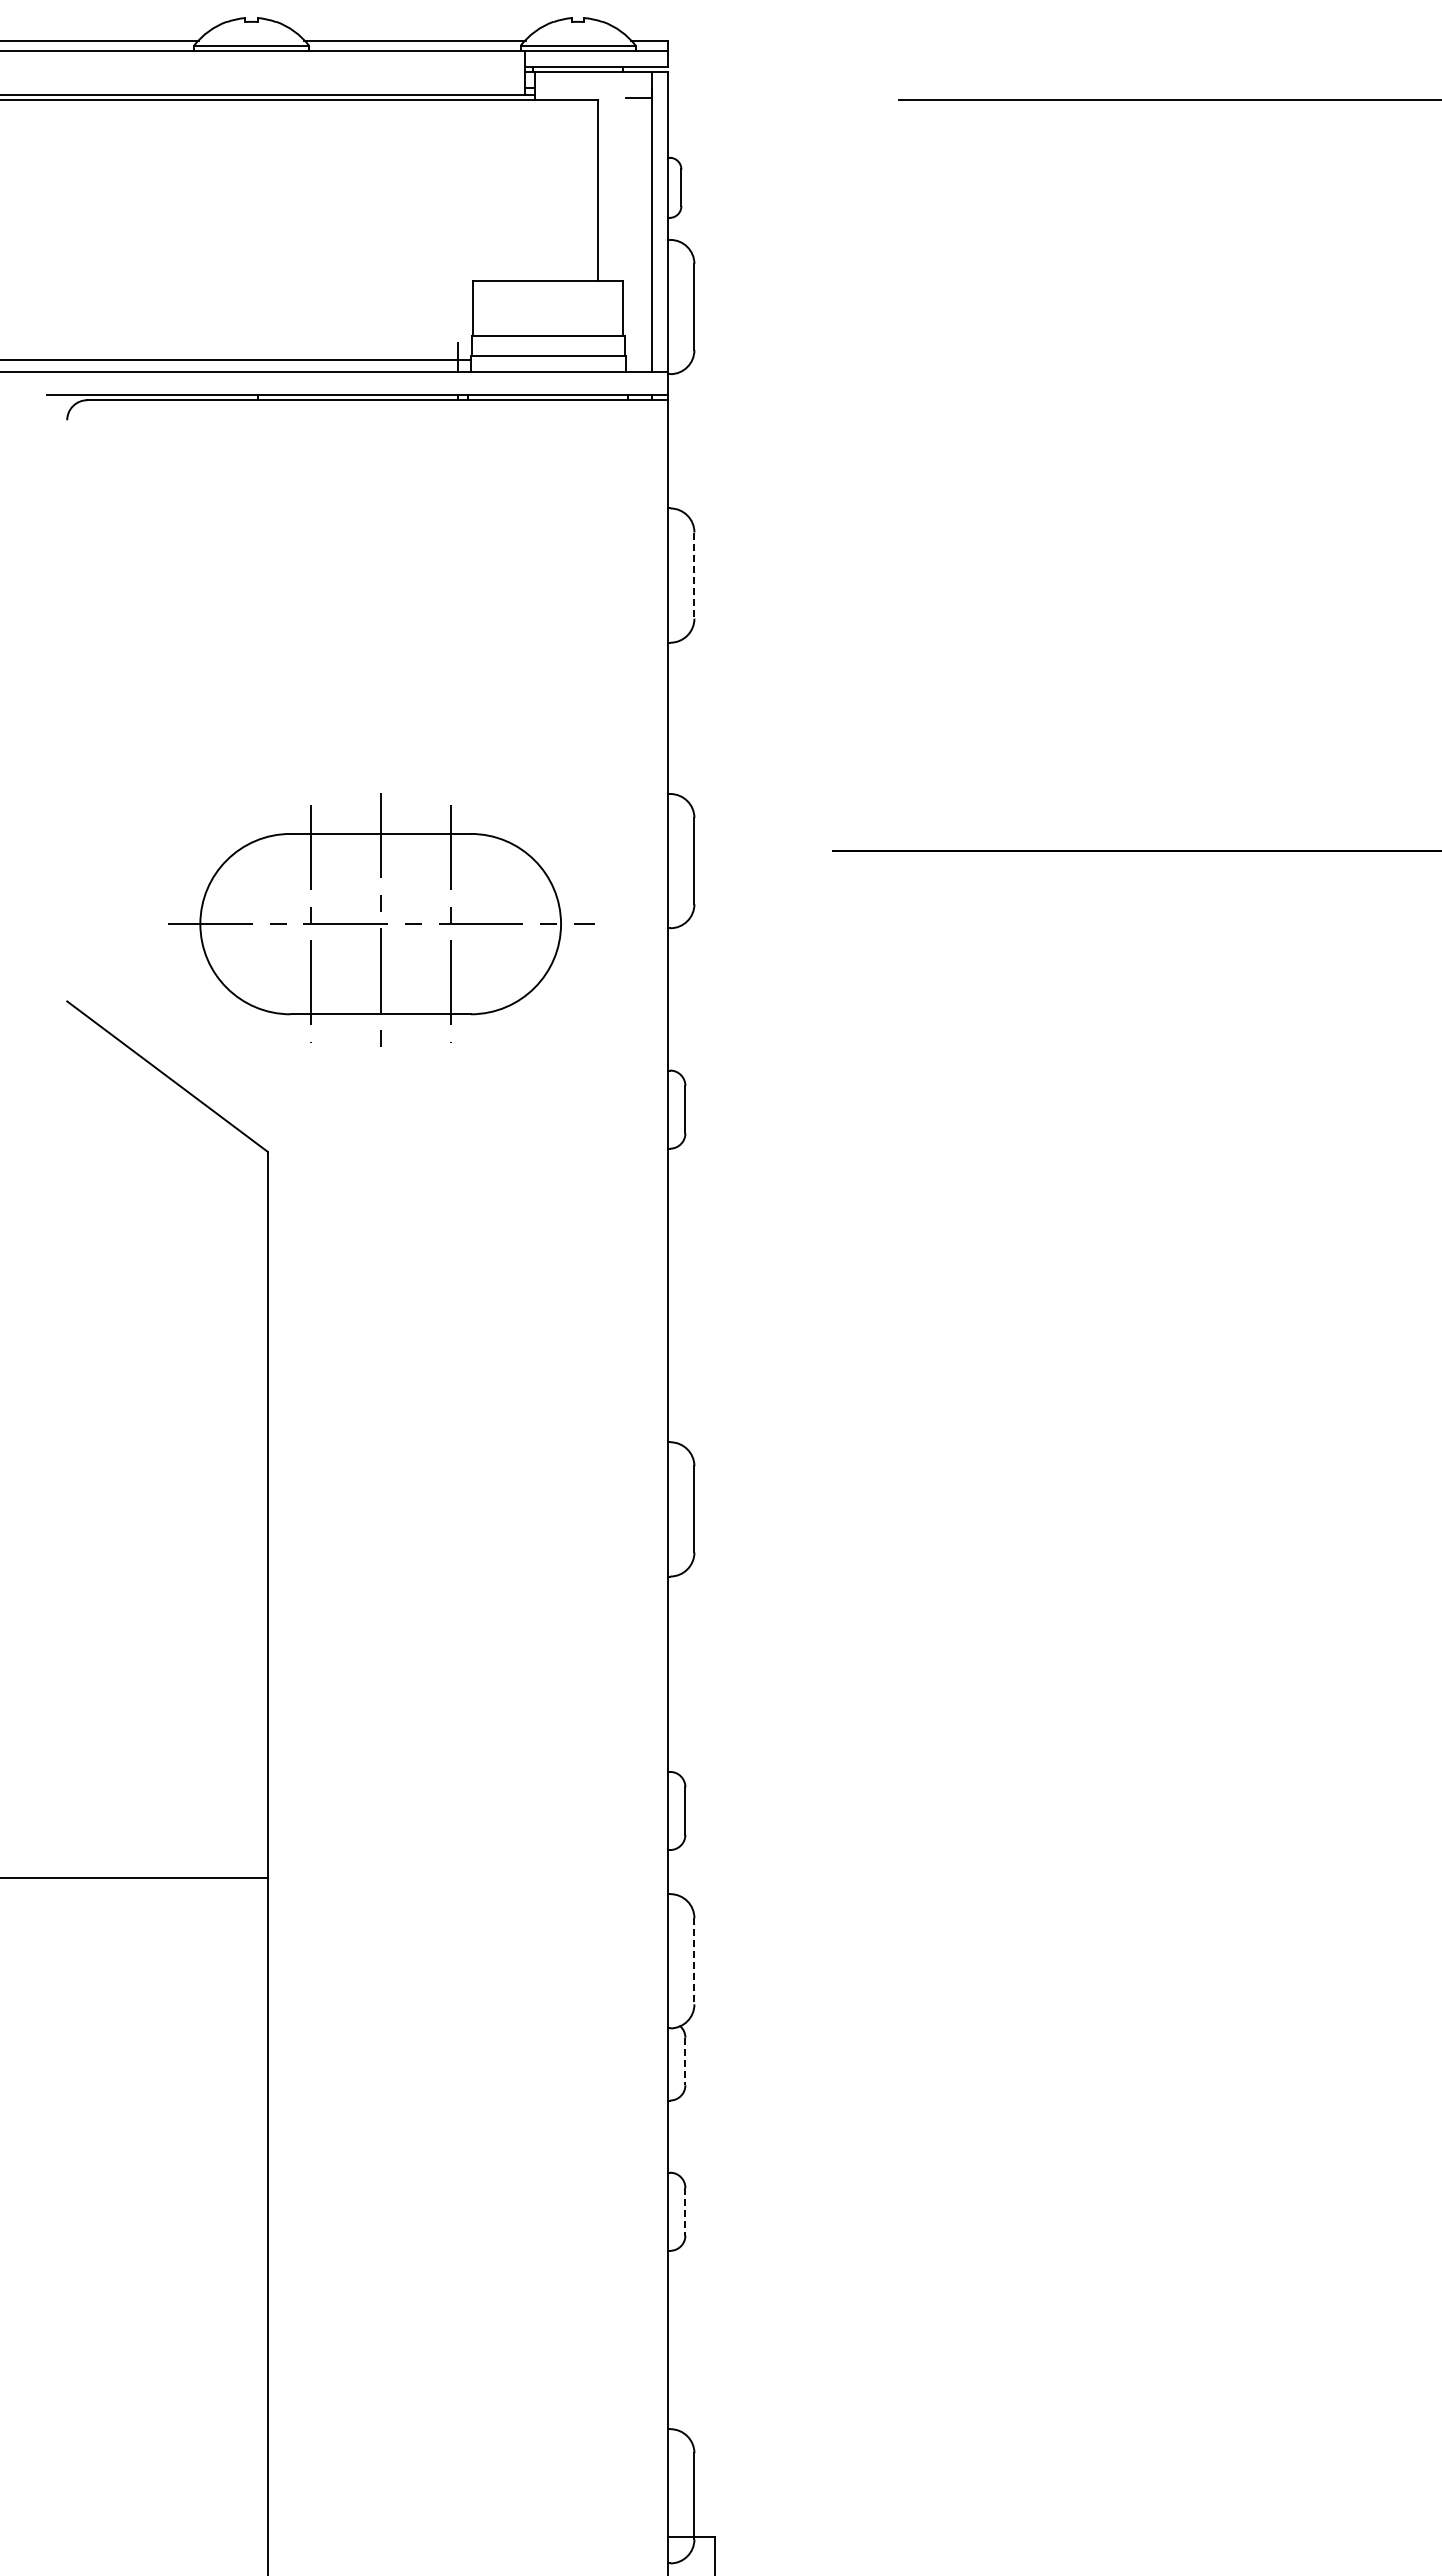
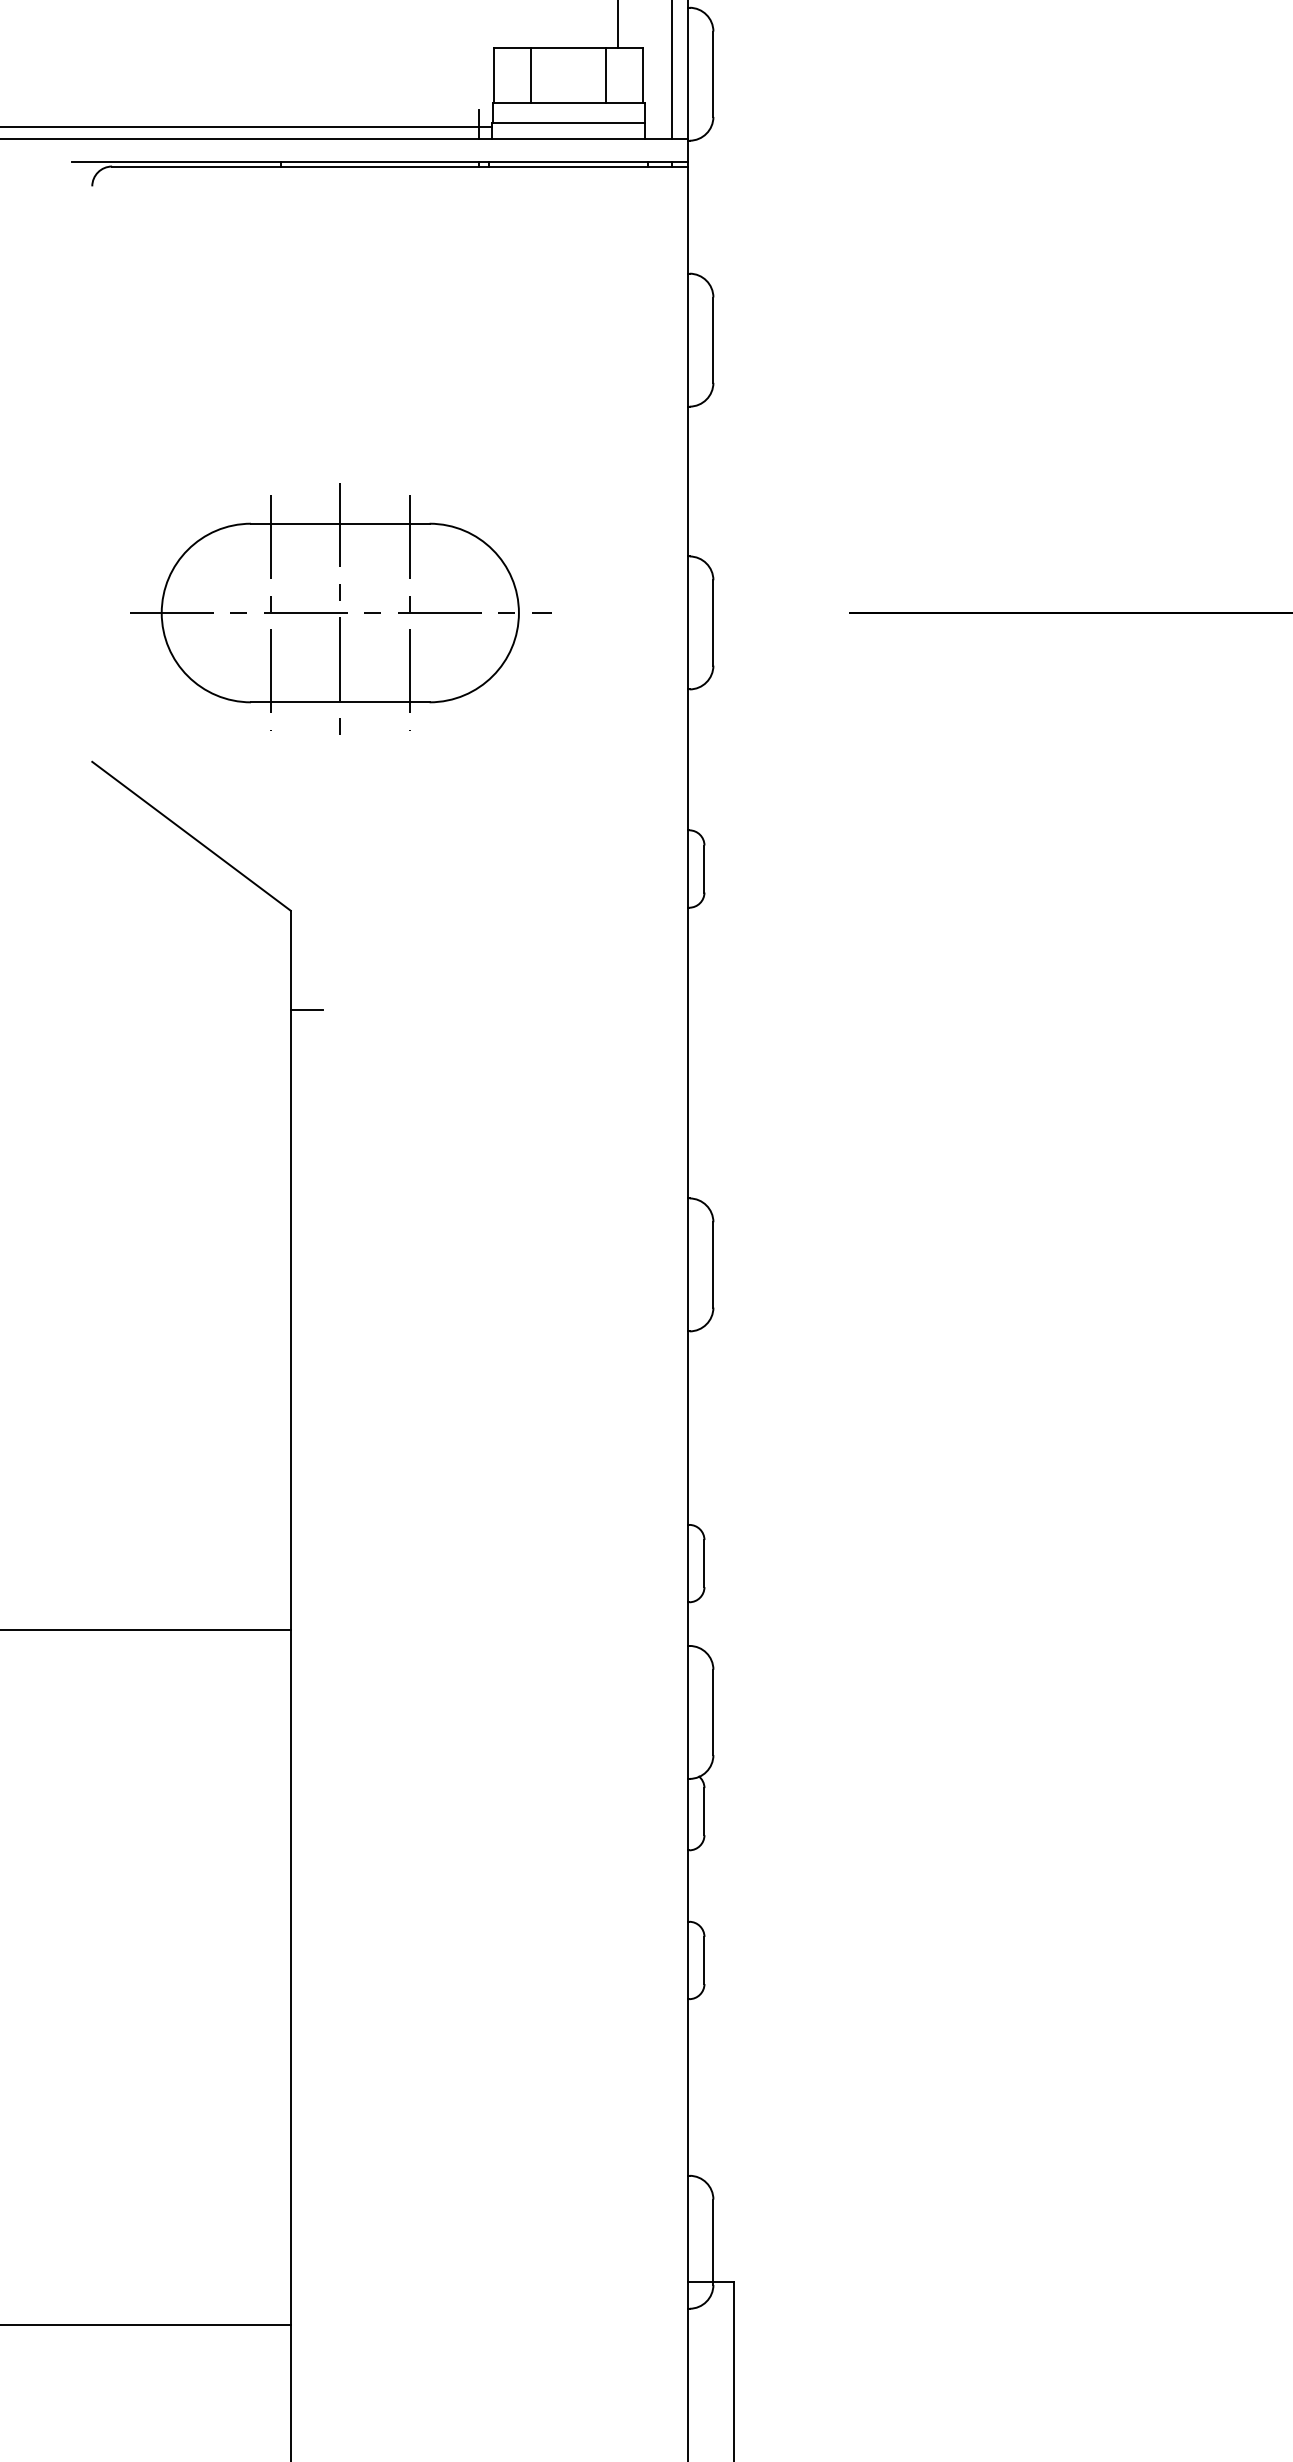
line: (510, 308) -> (531, 75), added
line: (585, 308) -> (605, 75), added
line: (694, 576) -> (713, 341), dashed -> solid
part: (381, 919) -> (341, 608), moved
line: (283, 1251) -> (306, 1009), added
line: (694, 1961) -> (713, 1712), dashed -> solid
line: (685, 2061) -> (704, 1811), dashed -> solid
line: (685, 2211) -> (704, 1960), dashed -> solid

